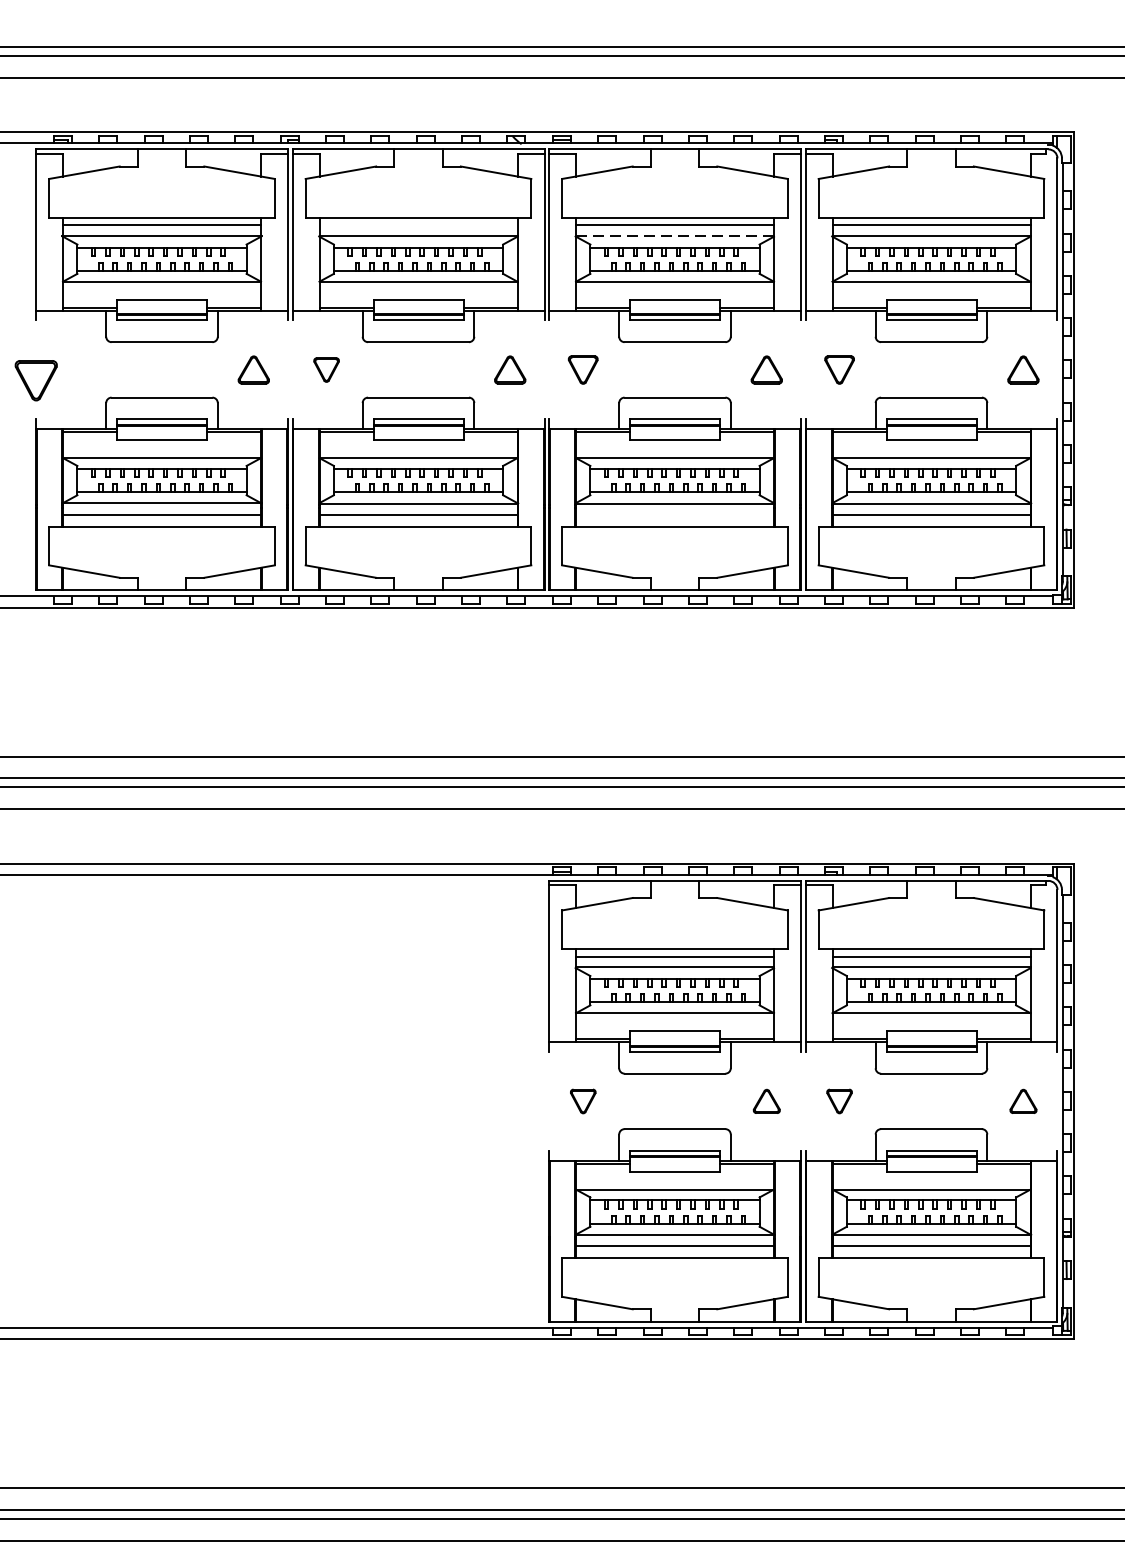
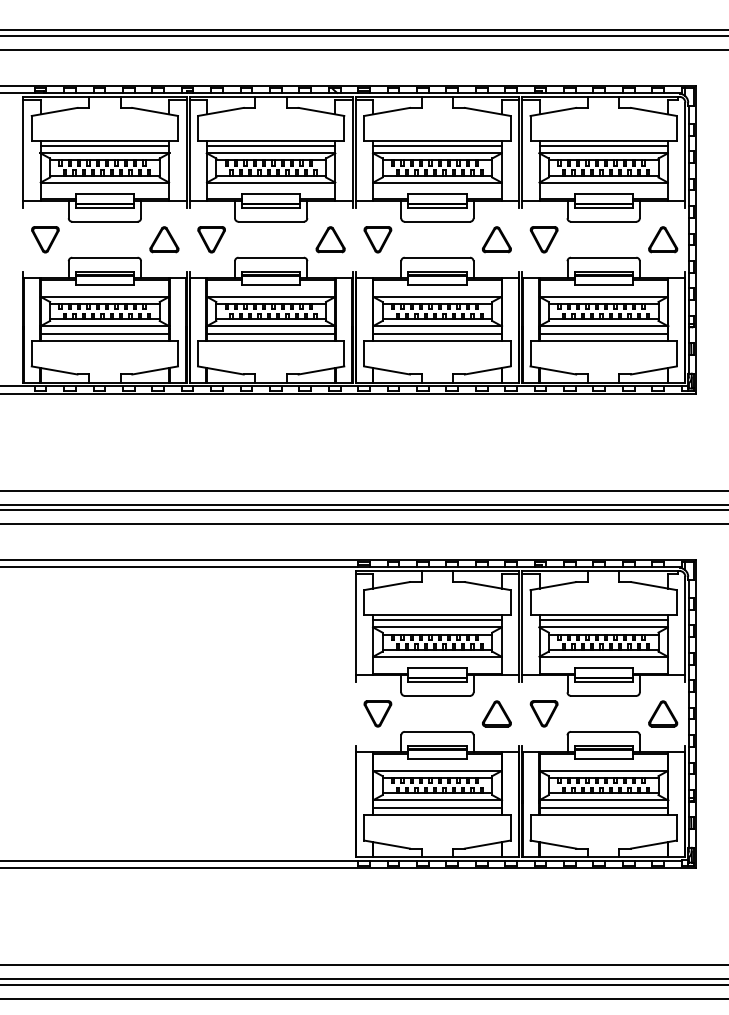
line: (419, 224) -> (271, 145), added
line: (673, 235) -> (436, 152), dashed -> solid
part: (253, 369) -> (164, 239), size x1.43
part: (326, 369) -> (211, 239), size x1.67
part: (510, 369) -> (330, 239), size x1.43
part: (582, 369) -> (377, 239), size x1.43
part: (766, 369) -> (496, 239), size x1.43
part: (838, 369) -> (543, 239), size x1.43
part: (1023, 369) -> (663, 239), size x1.43
part: (36, 380) -> (45, 239), moved
line: (675, 514) -> (437, 333), added
part: (582, 1100) -> (377, 713), size x1.67
part: (766, 1100) -> (496, 713), size x1.67
part: (838, 1100) -> (543, 713), size x1.67
part: (1023, 1100) -> (663, 713), size x1.67

